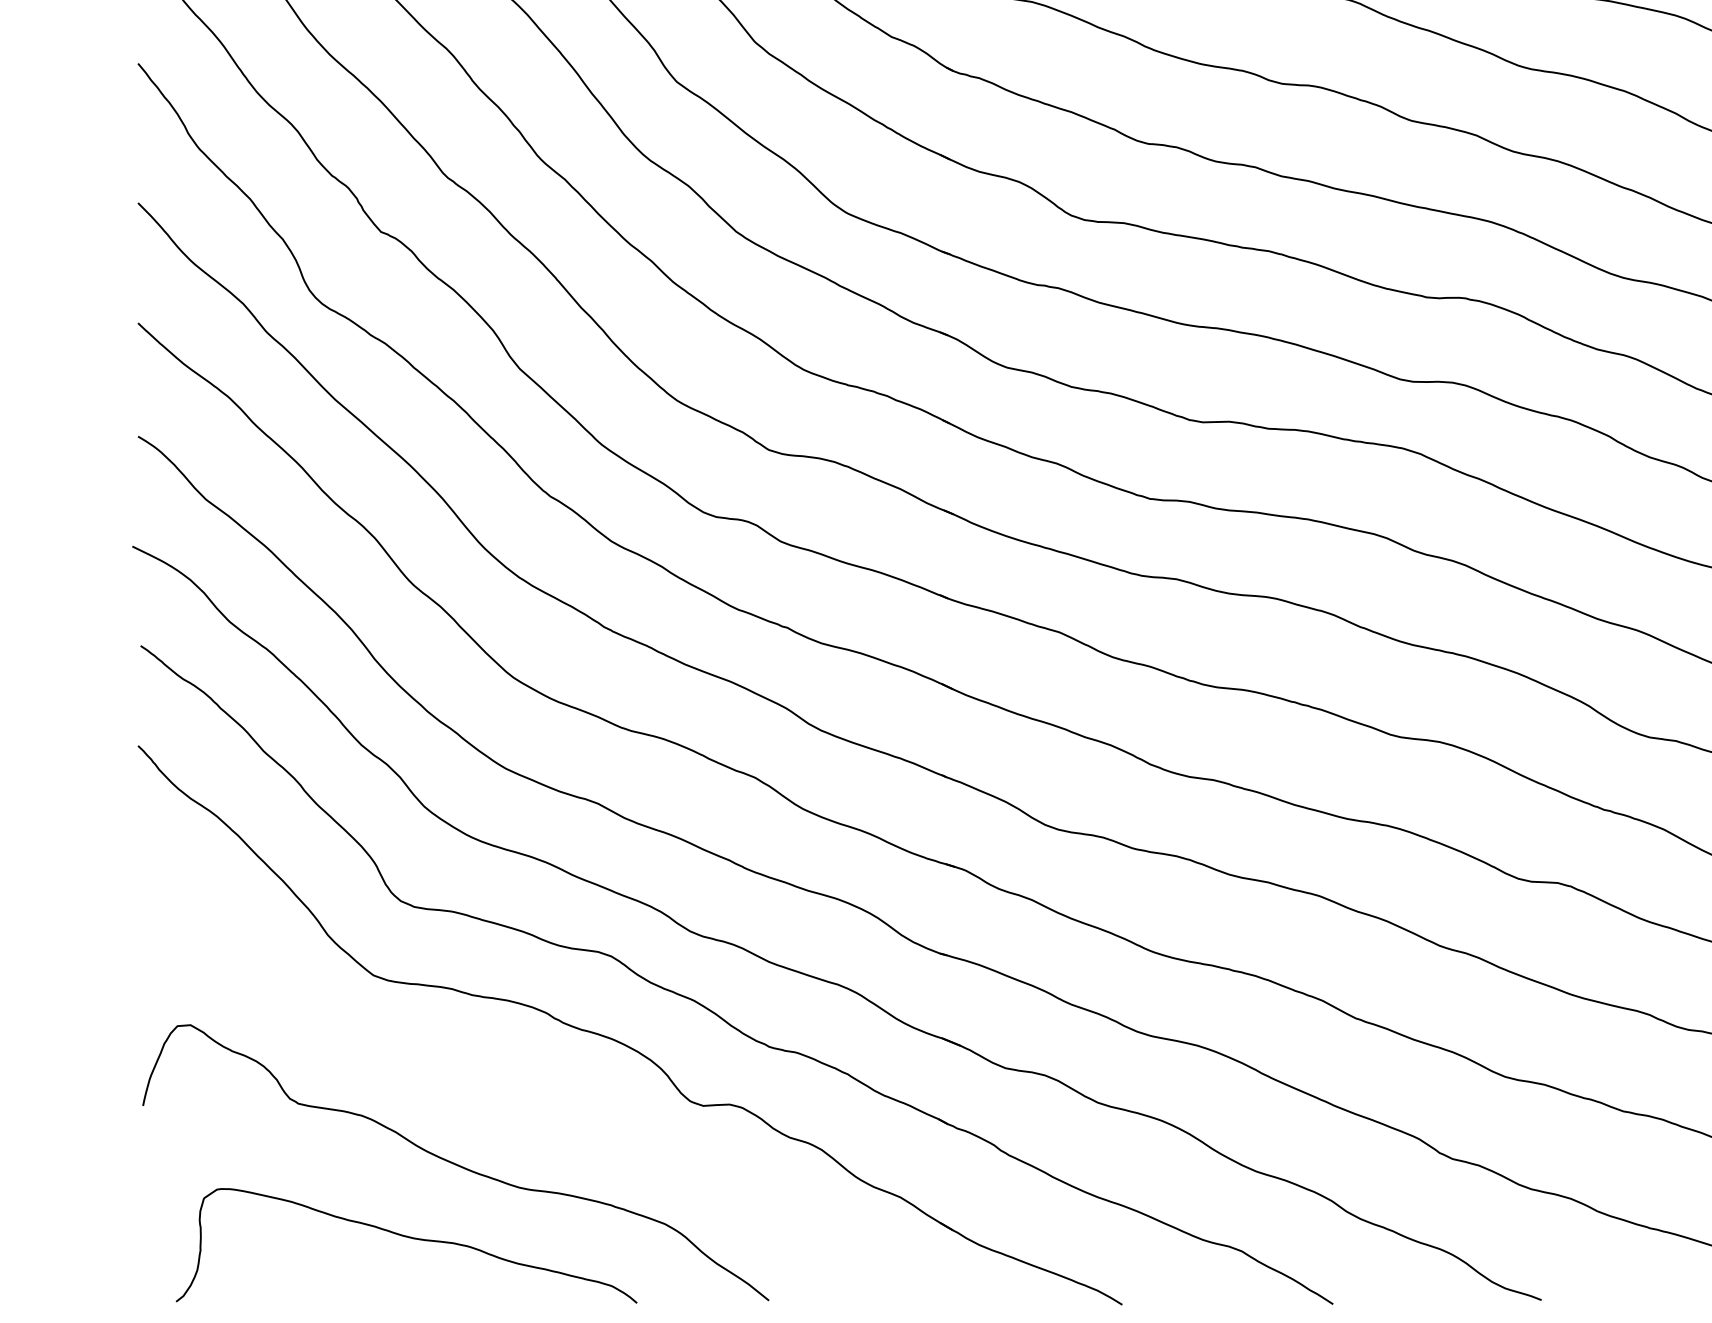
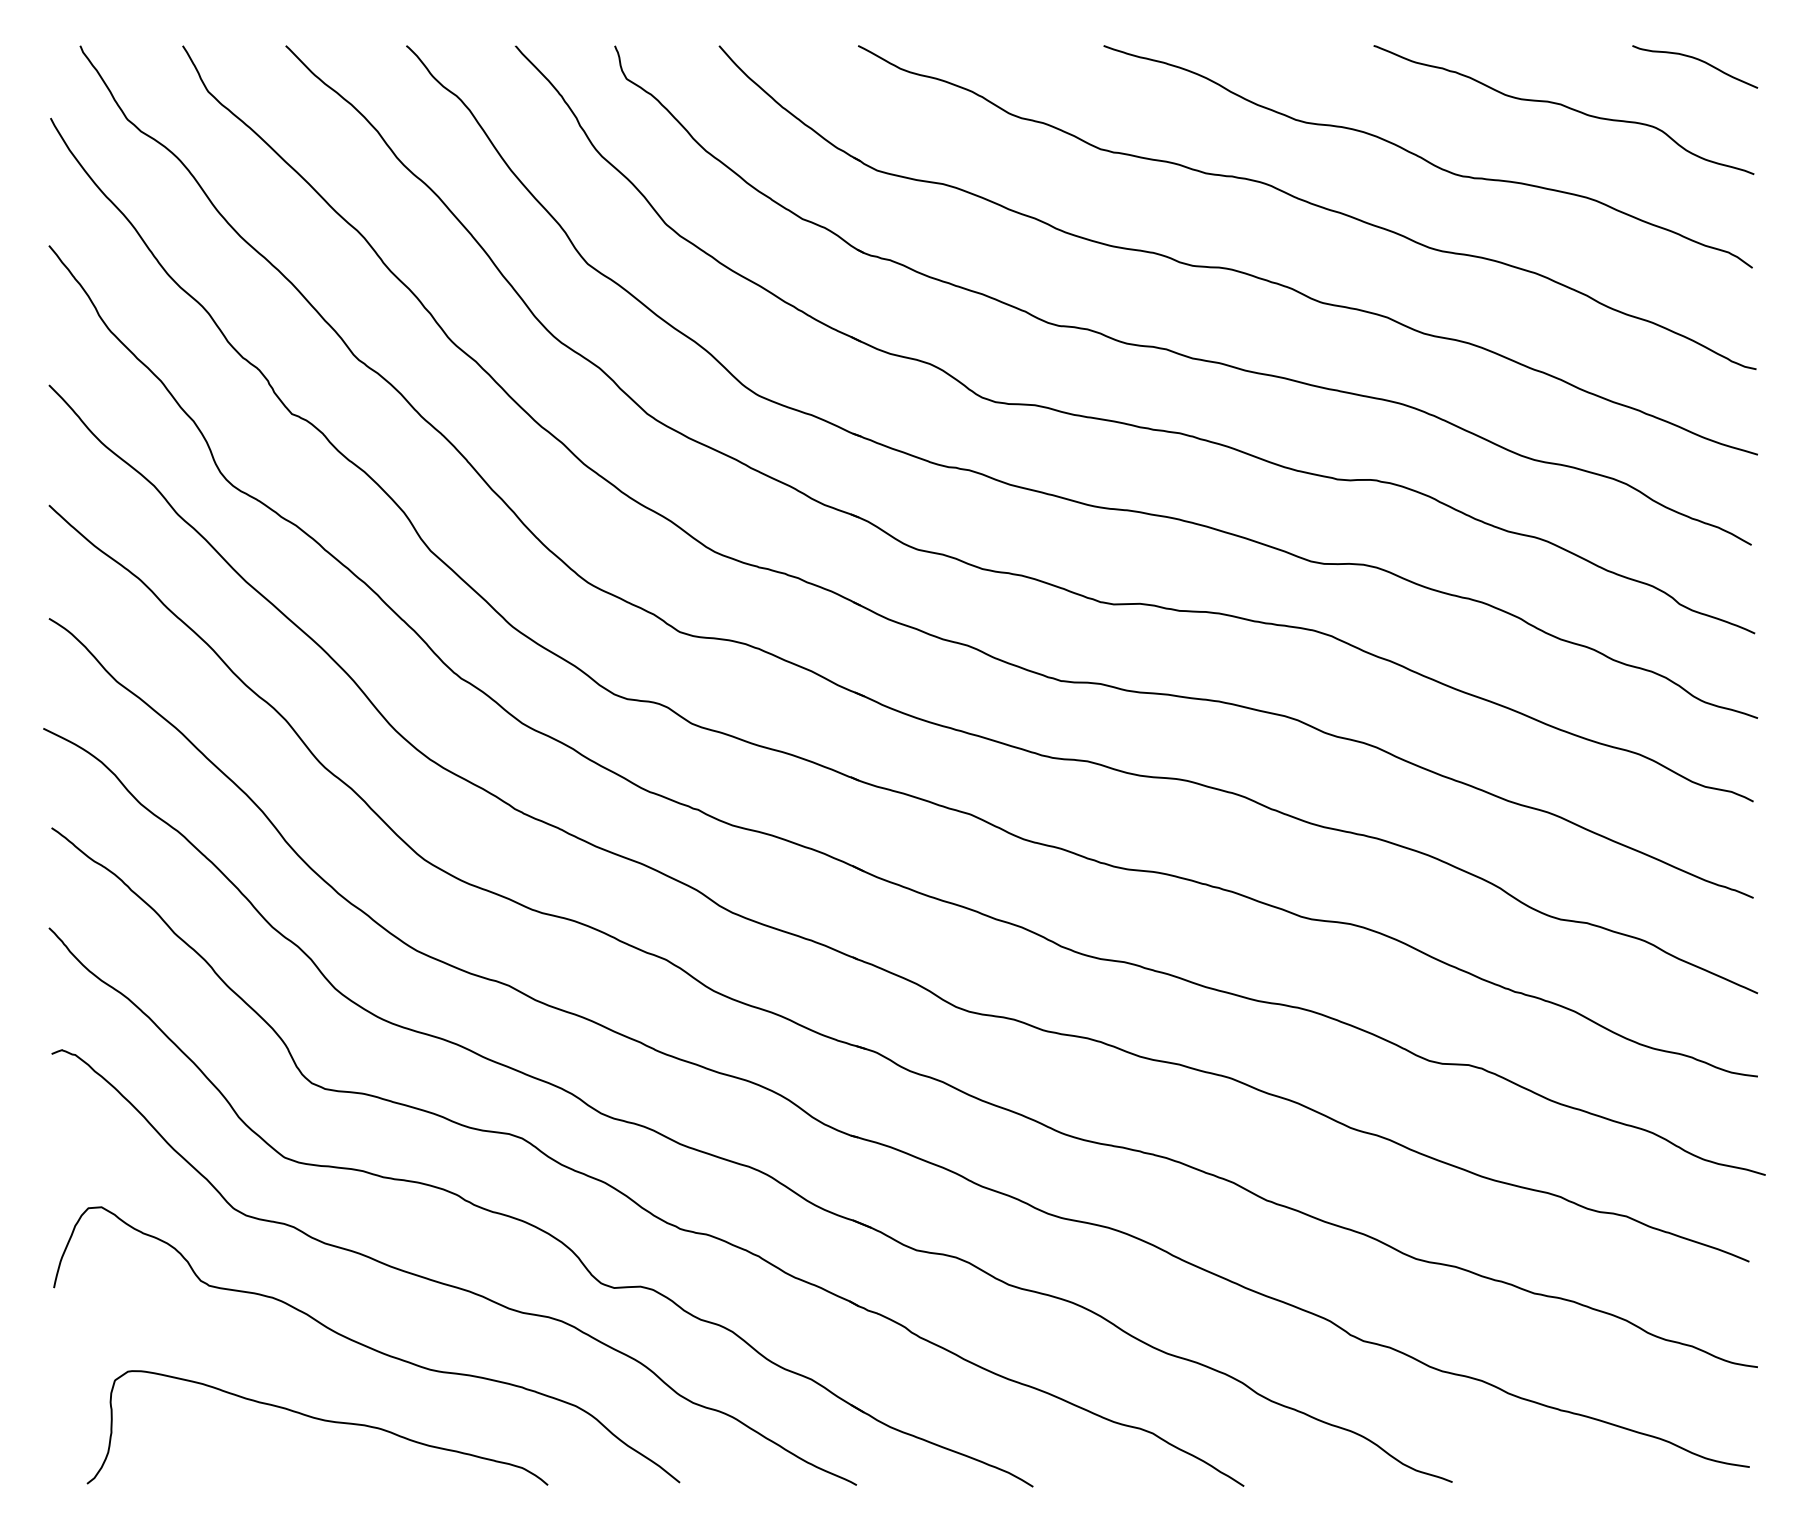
curve: (539, 1102) -> (450, 1284), added

